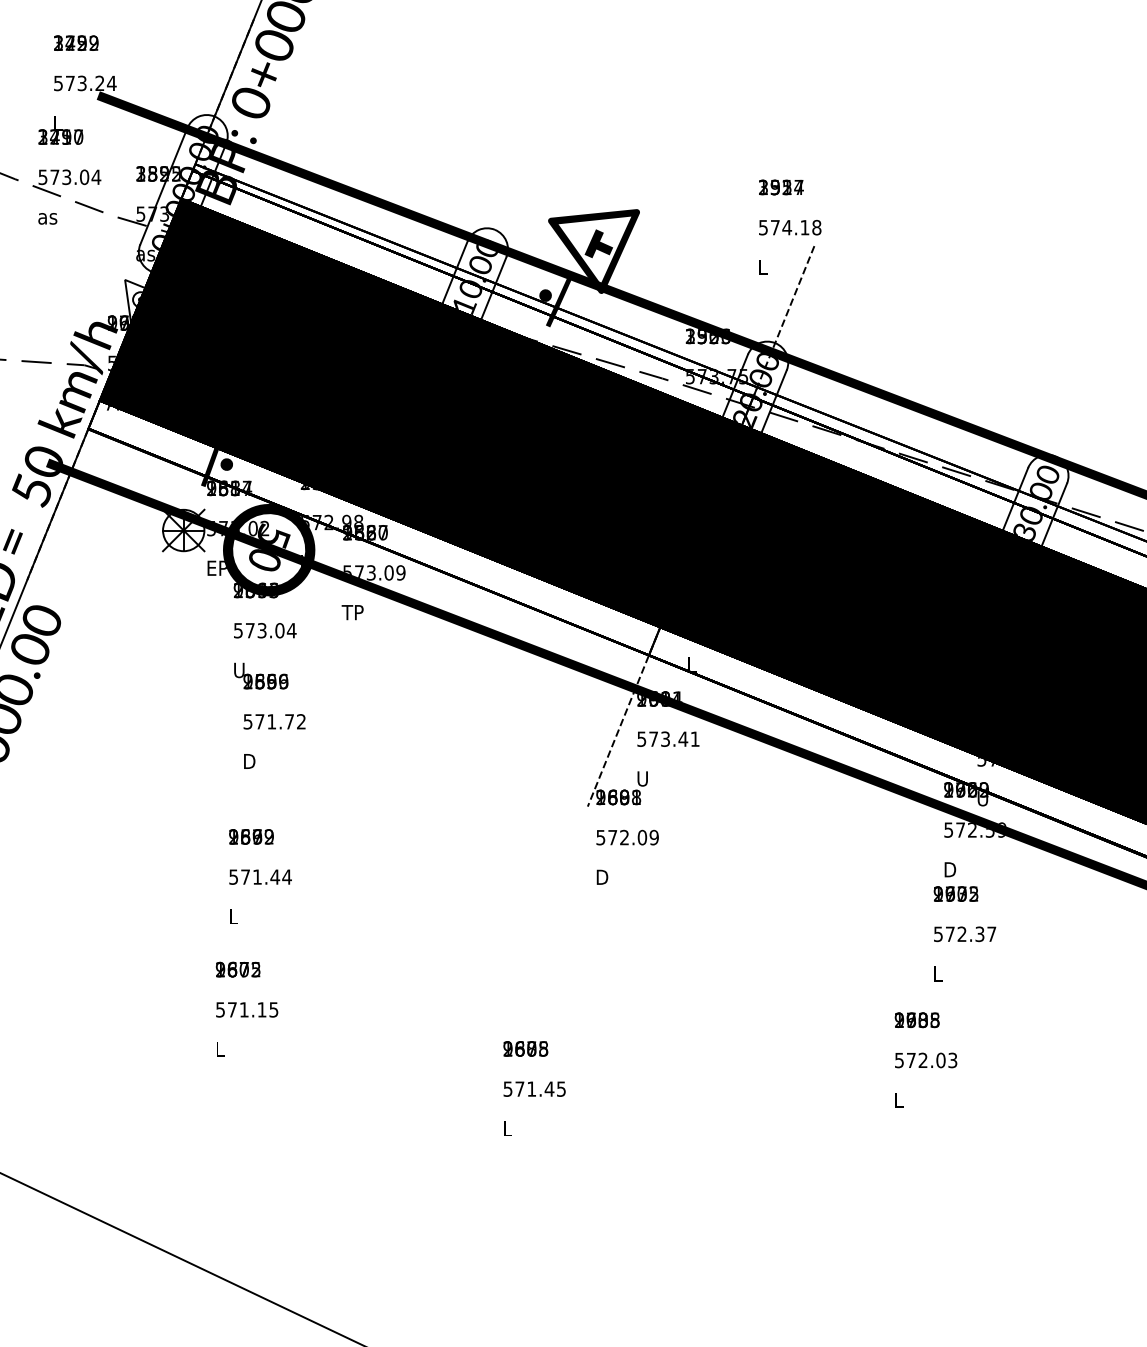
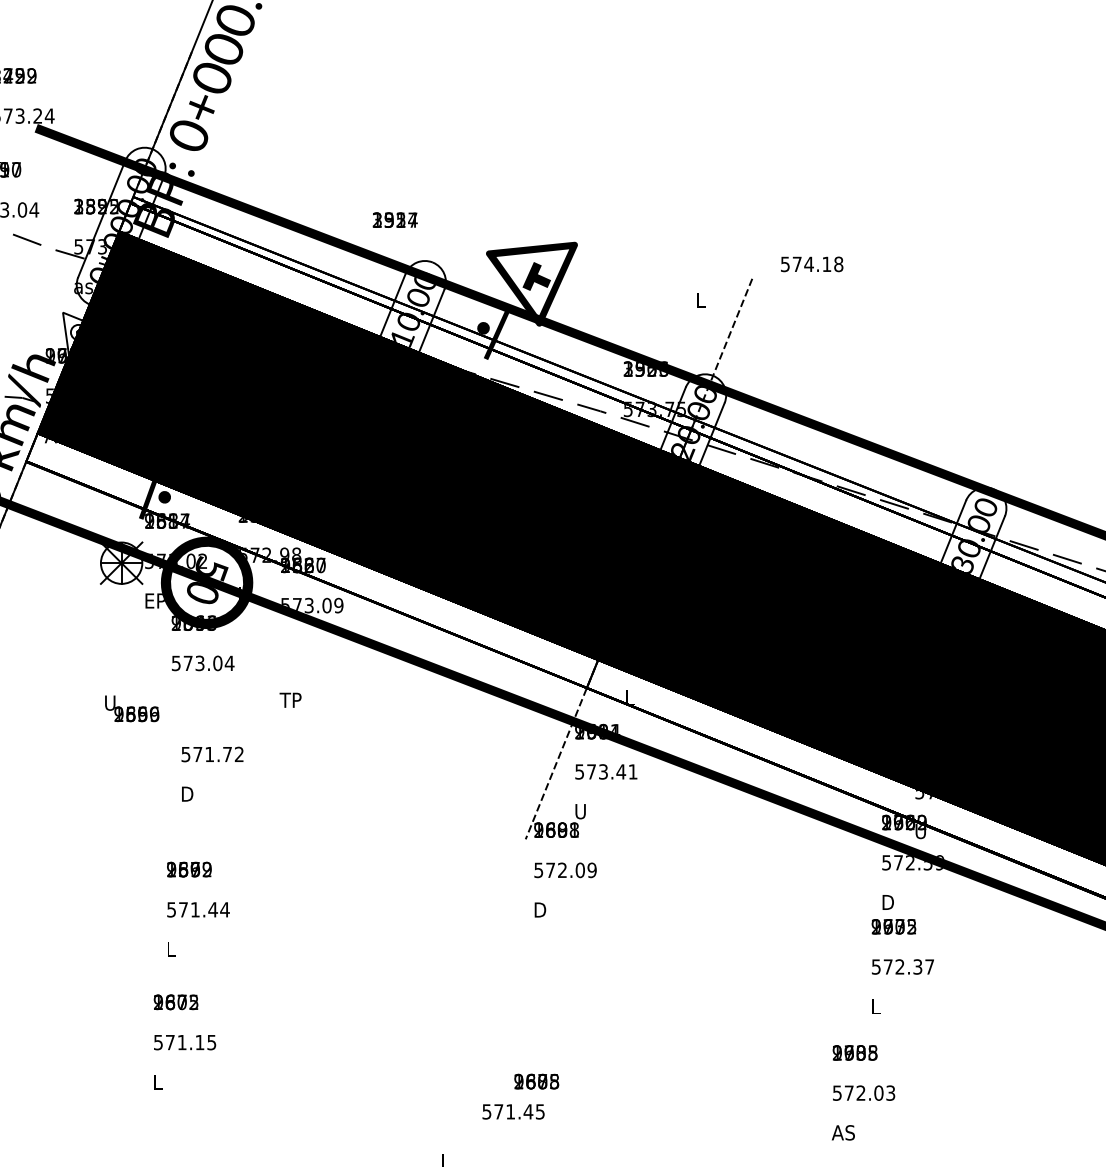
text: (781, 187) -> (395, 220), moved
text: (790, 227) -> (812, 264), moved
text: (352, 612) -> (290, 700), moved
text: (261, 675) -> (132, 708), moved
text: (525, 1048) -> (536, 1081), moved
text: (534, 1088) -> (513, 1111), moved
text: (905, 1099) -> (843, 1132), L -> AS

